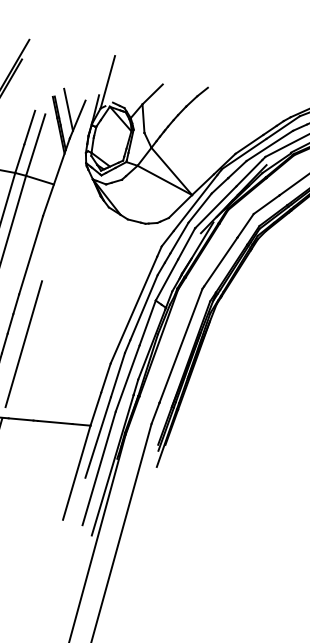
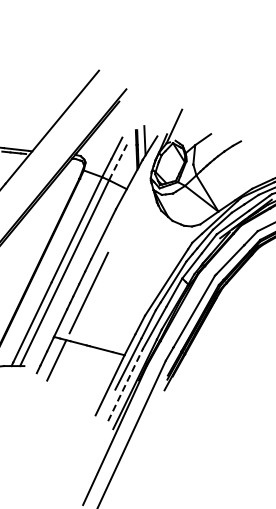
line: (34, 144) -> (118, 160), solid -> dashed
line: (98, 467) -> (125, 384), solid -> dashed

